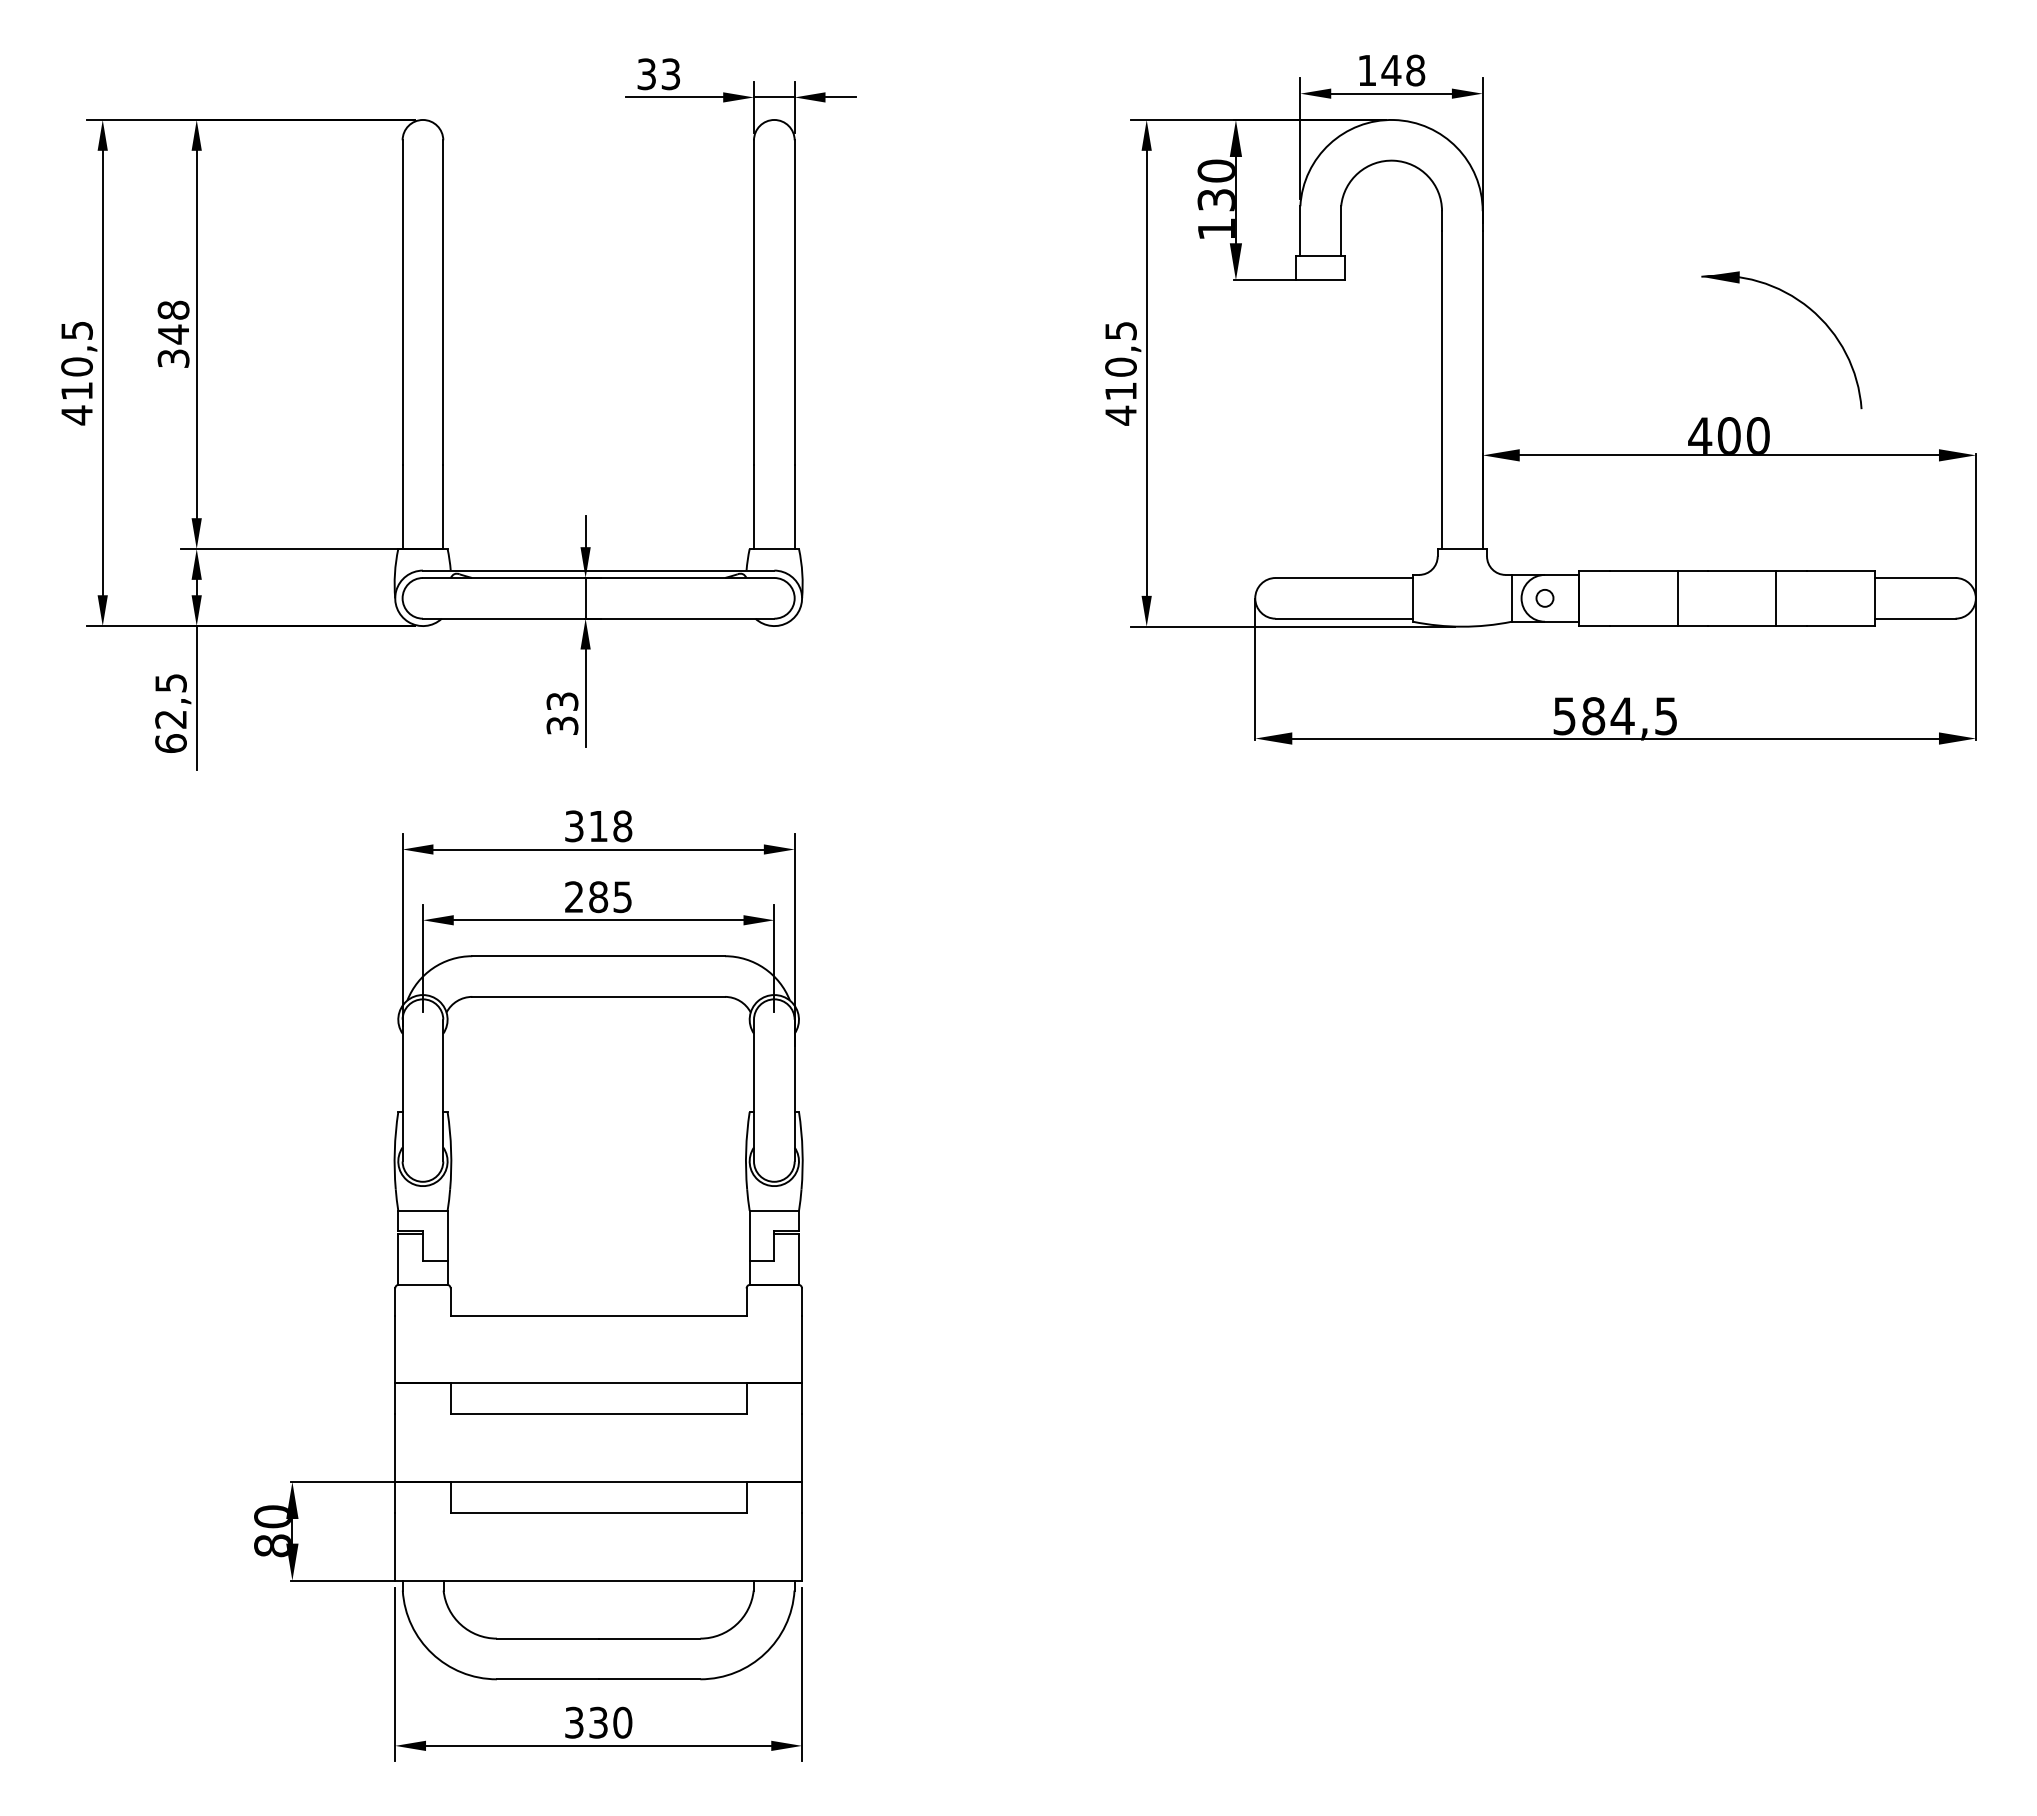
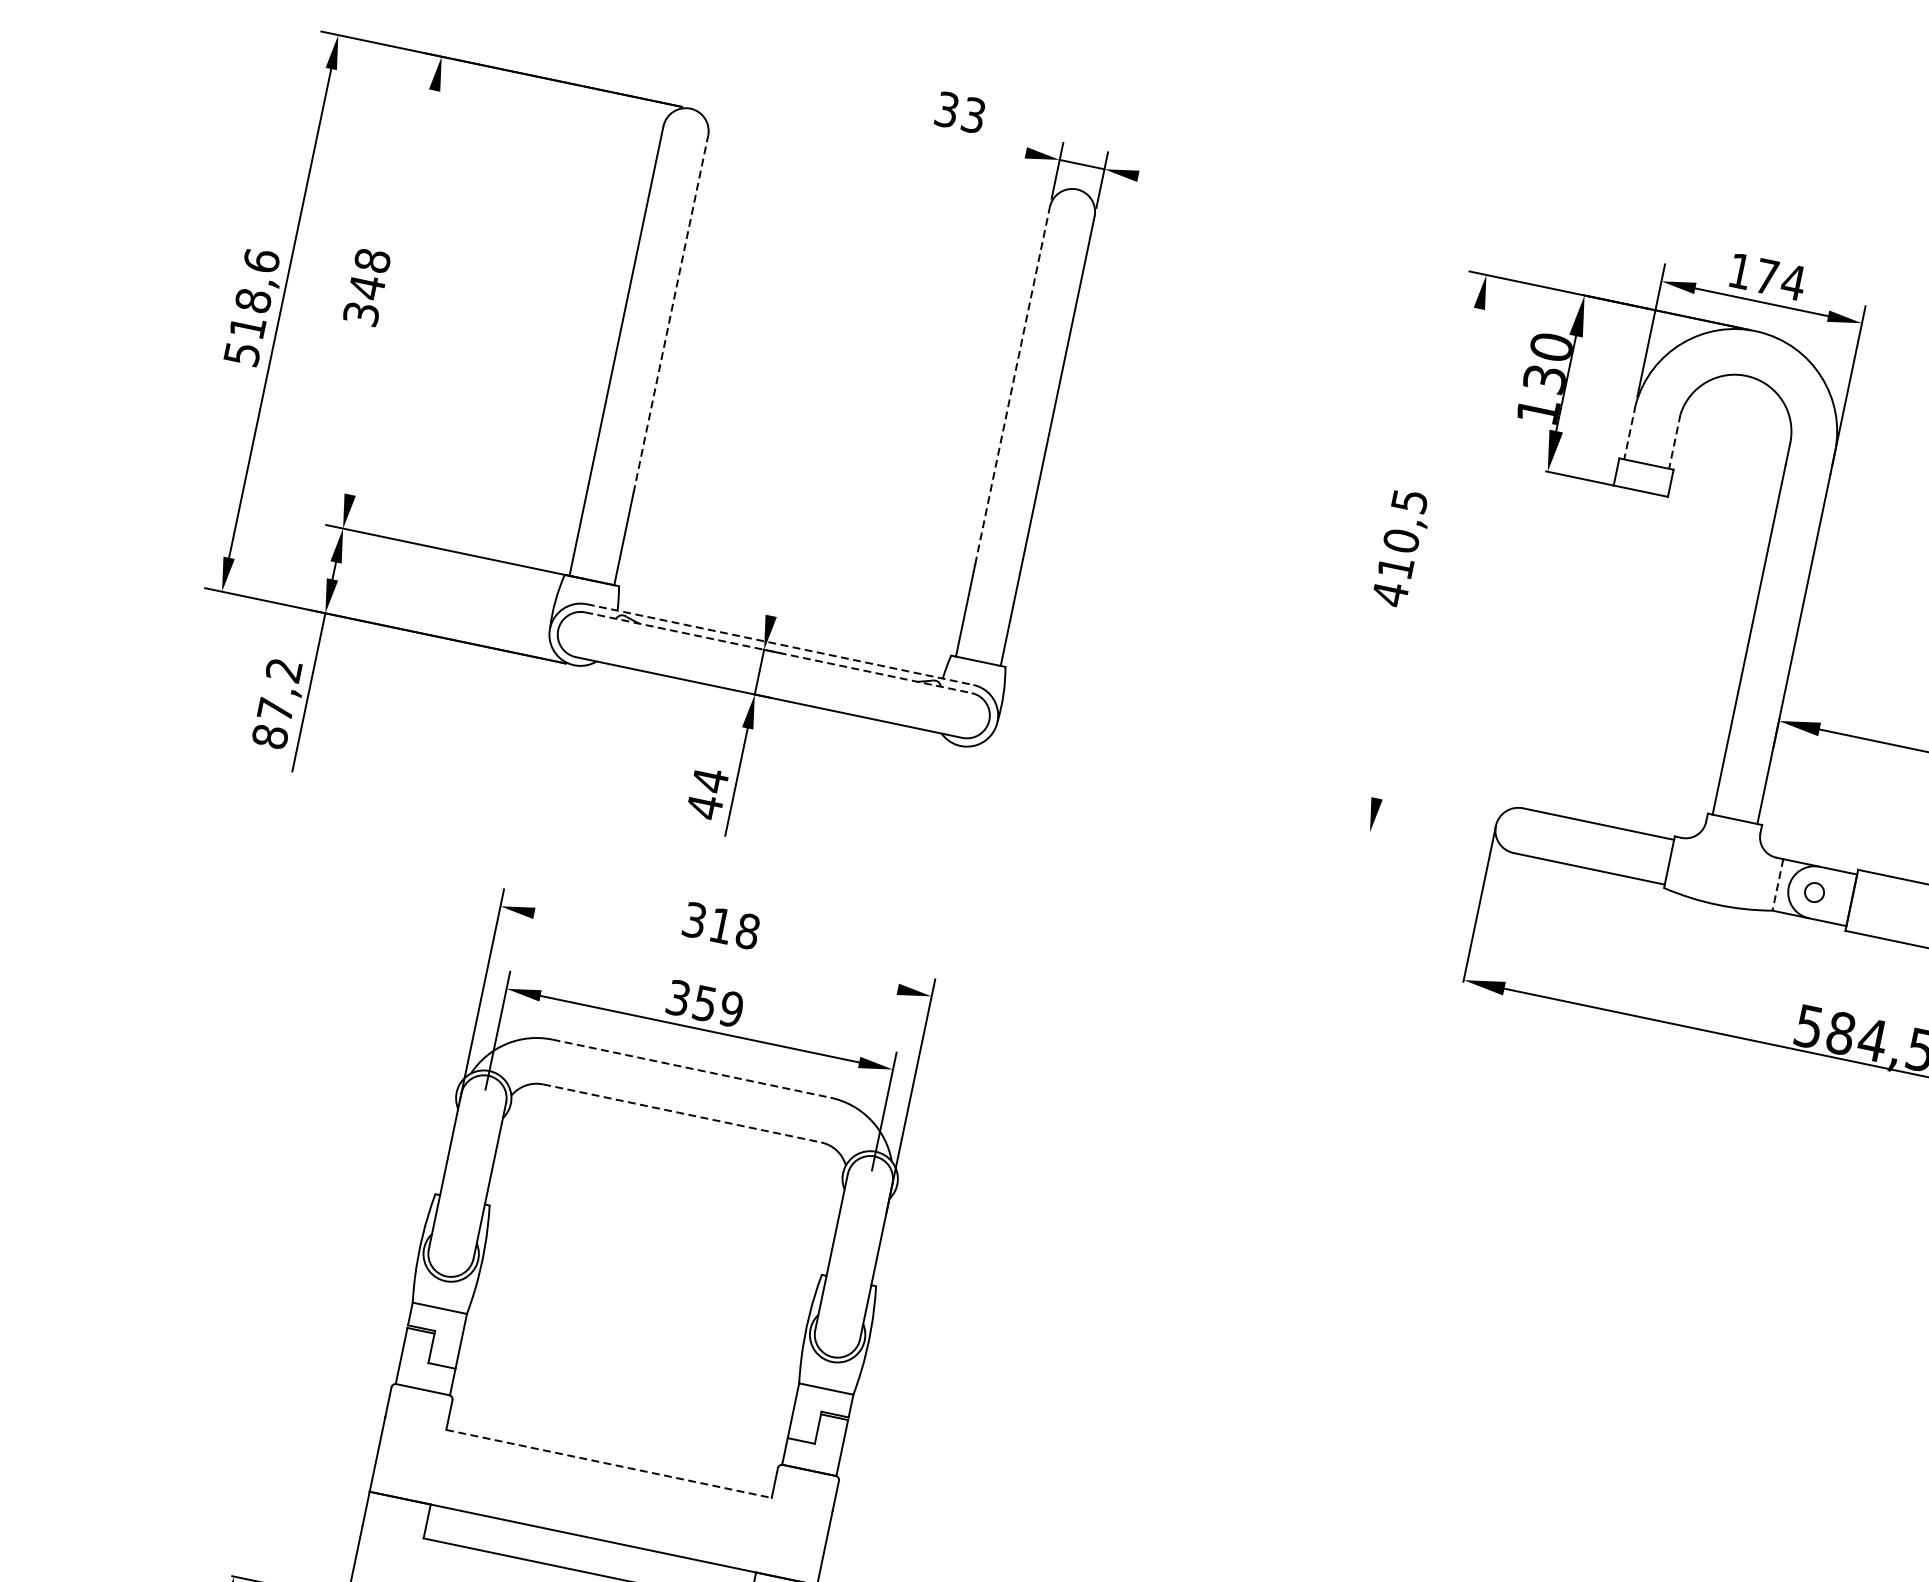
text: (1403, 70) -> (1780, 279), 148 -> 174
line: (674, 97) -> (972, 141), removed
line: (840, 97) -> (1154, 179), removed
line: (1300, 230) -> (1630, 431), solid -> dashed
line: (1341, 230) -> (1675, 441), solid -> dashed
line: (443, 302) -> (671, 314), solid -> dashed
line: (754, 302) -> (1013, 385), solid -> dashed
line: (196, 334) -> (392, 292), removed
line: (1146, 372) -> (1428, 552), removed
text: (76, 373) -> (251, 307), 410,5 -> 518,6
line: (585, 531) -> (774, 598), removed
line: (598, 570) -> (780, 644), solid -> dashed
line: (598, 578) -> (778, 653), solid -> dashed
line: (1511, 598) -> (1777, 885), solid -> dashed
line: (1292, 626) -> (1530, 865), removed
text: (170, 713) -> (276, 703), 62,5 -> 87,2
text: (562, 713) -> (707, 793), 33 -> 44
line: (598, 849) -> (715, 951), removed
text: (598, 897) -> (704, 1004), 285 -> 359
line: (599, 956) -> (692, 1069), solid -> dashed
line: (599, 996) -> (683, 1113), solid -> dashed
line: (598, 1315) -> (608, 1463), solid -> dashed

